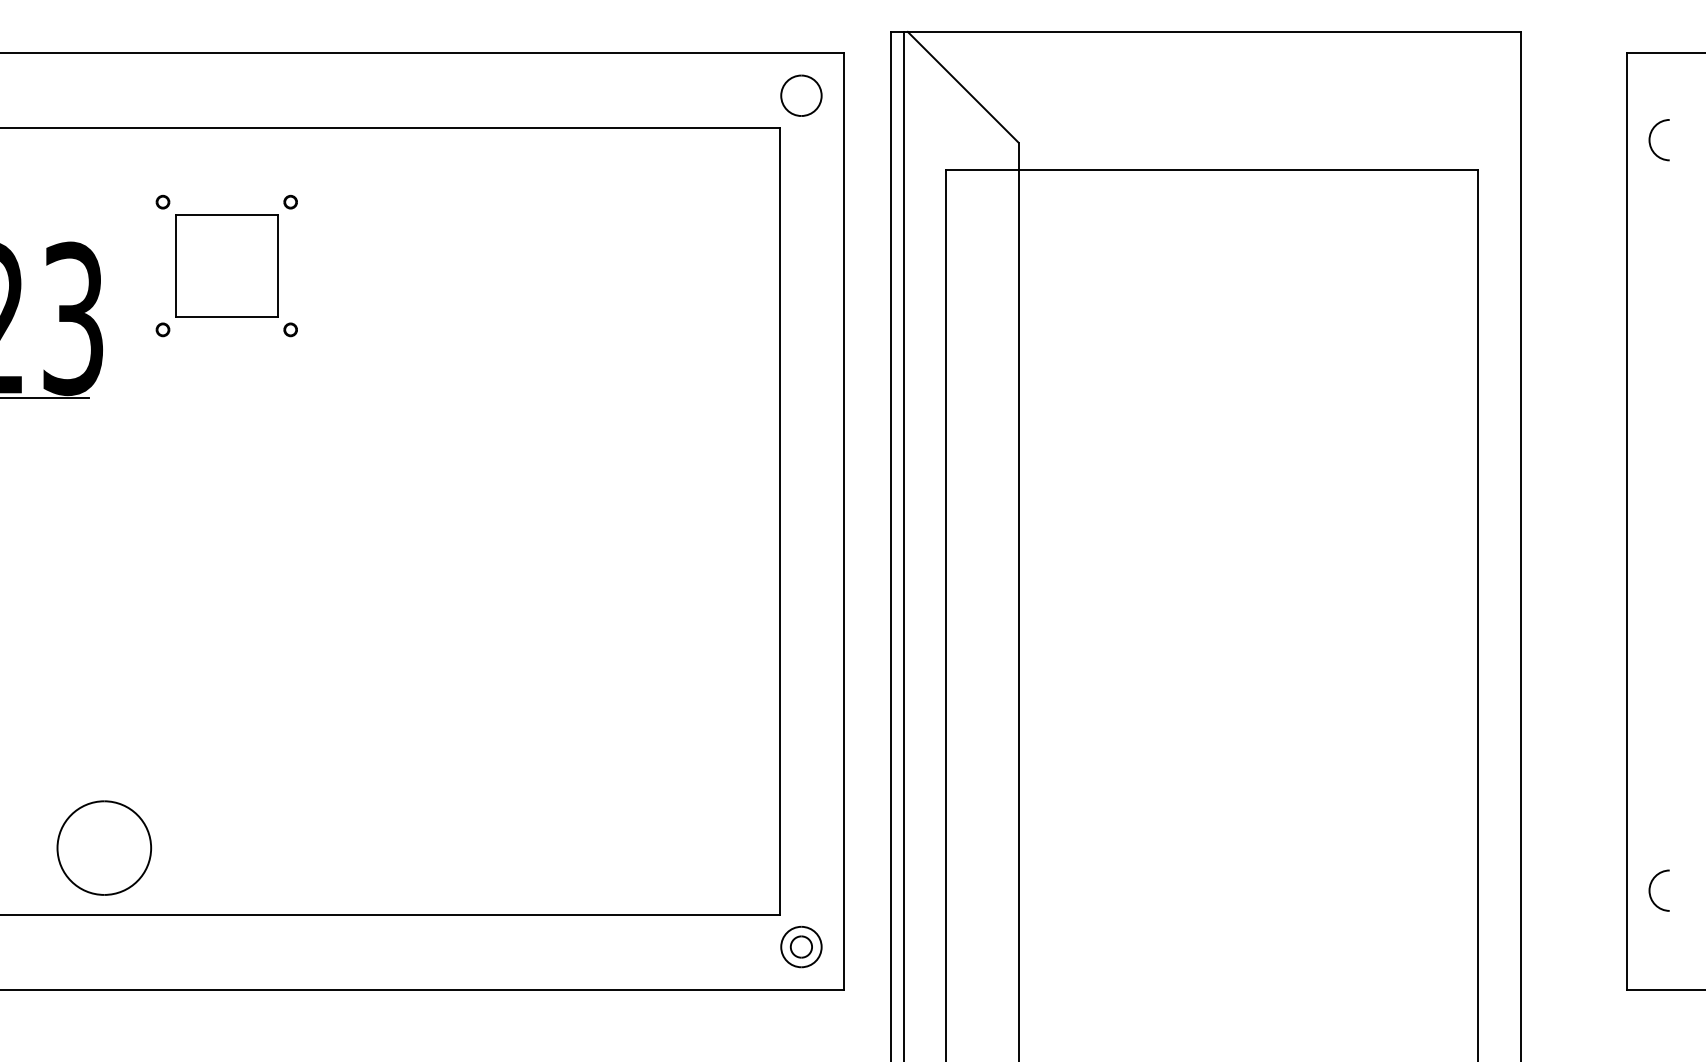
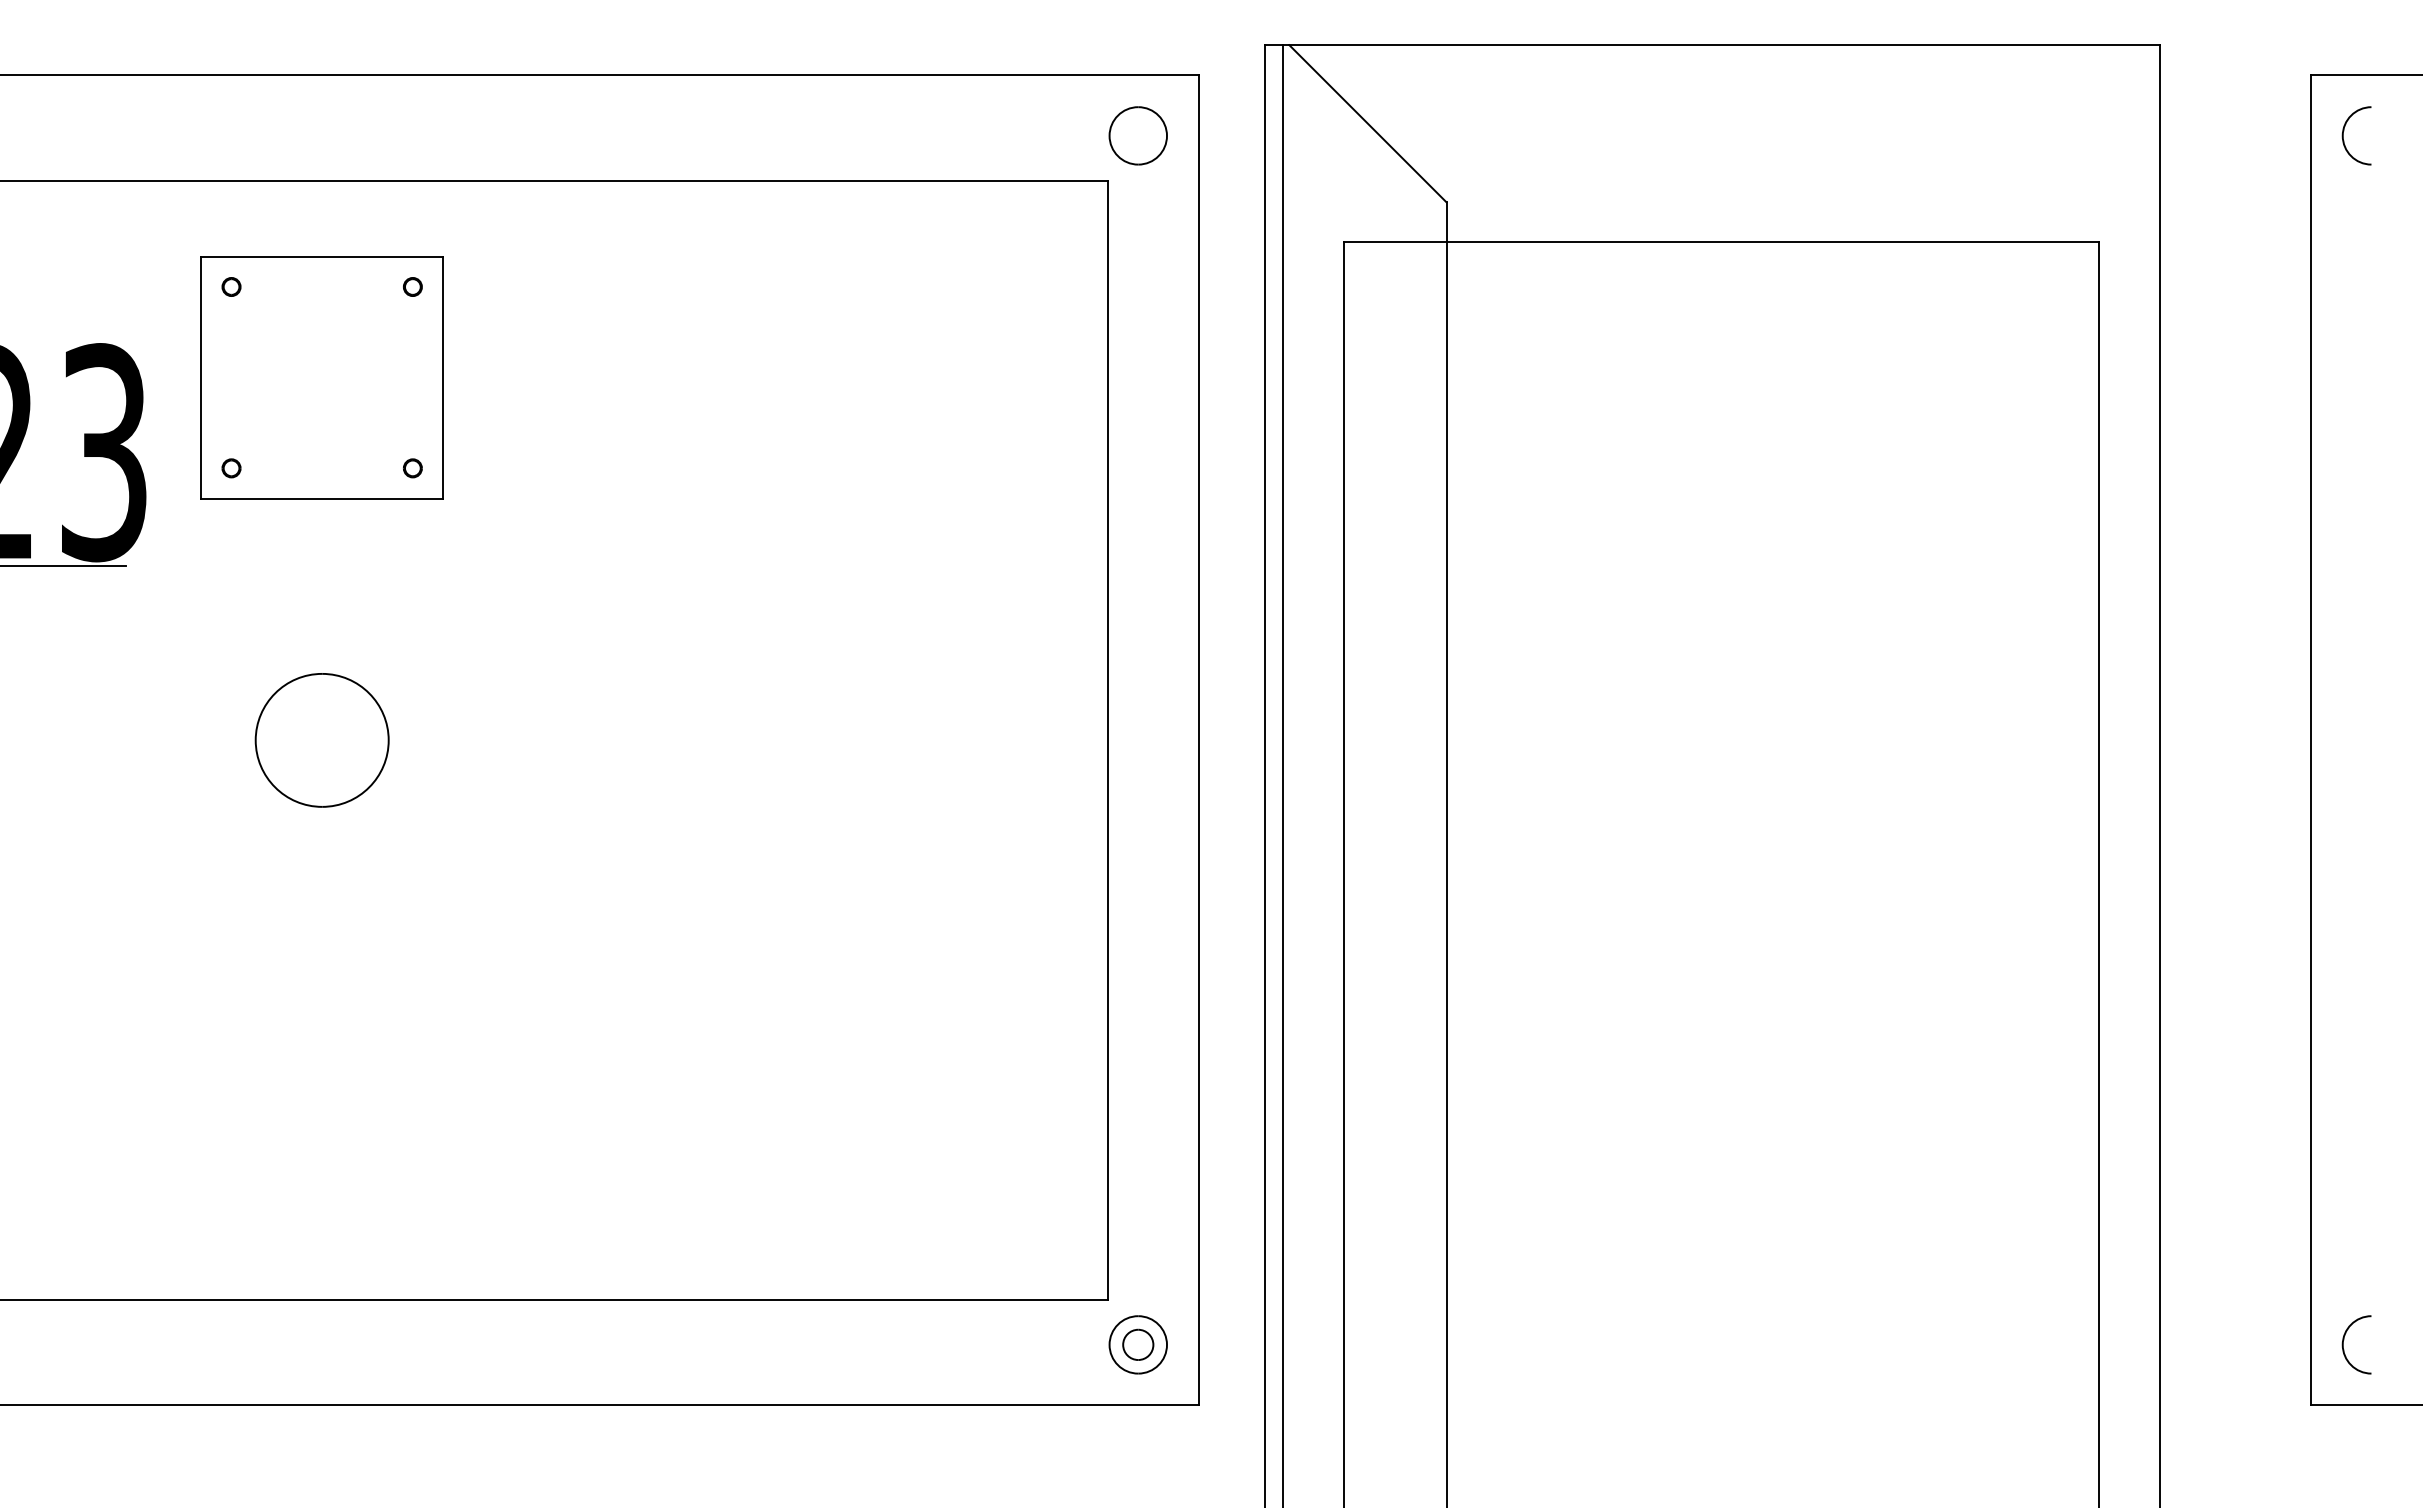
arc: (1650, 137) -> (2344, 131), moved
part: (226, 265) -> (321, 377), size x1.67
part: (103, 848) -> (321, 740), moved
arc: (1650, 887) -> (2344, 1340), moved

